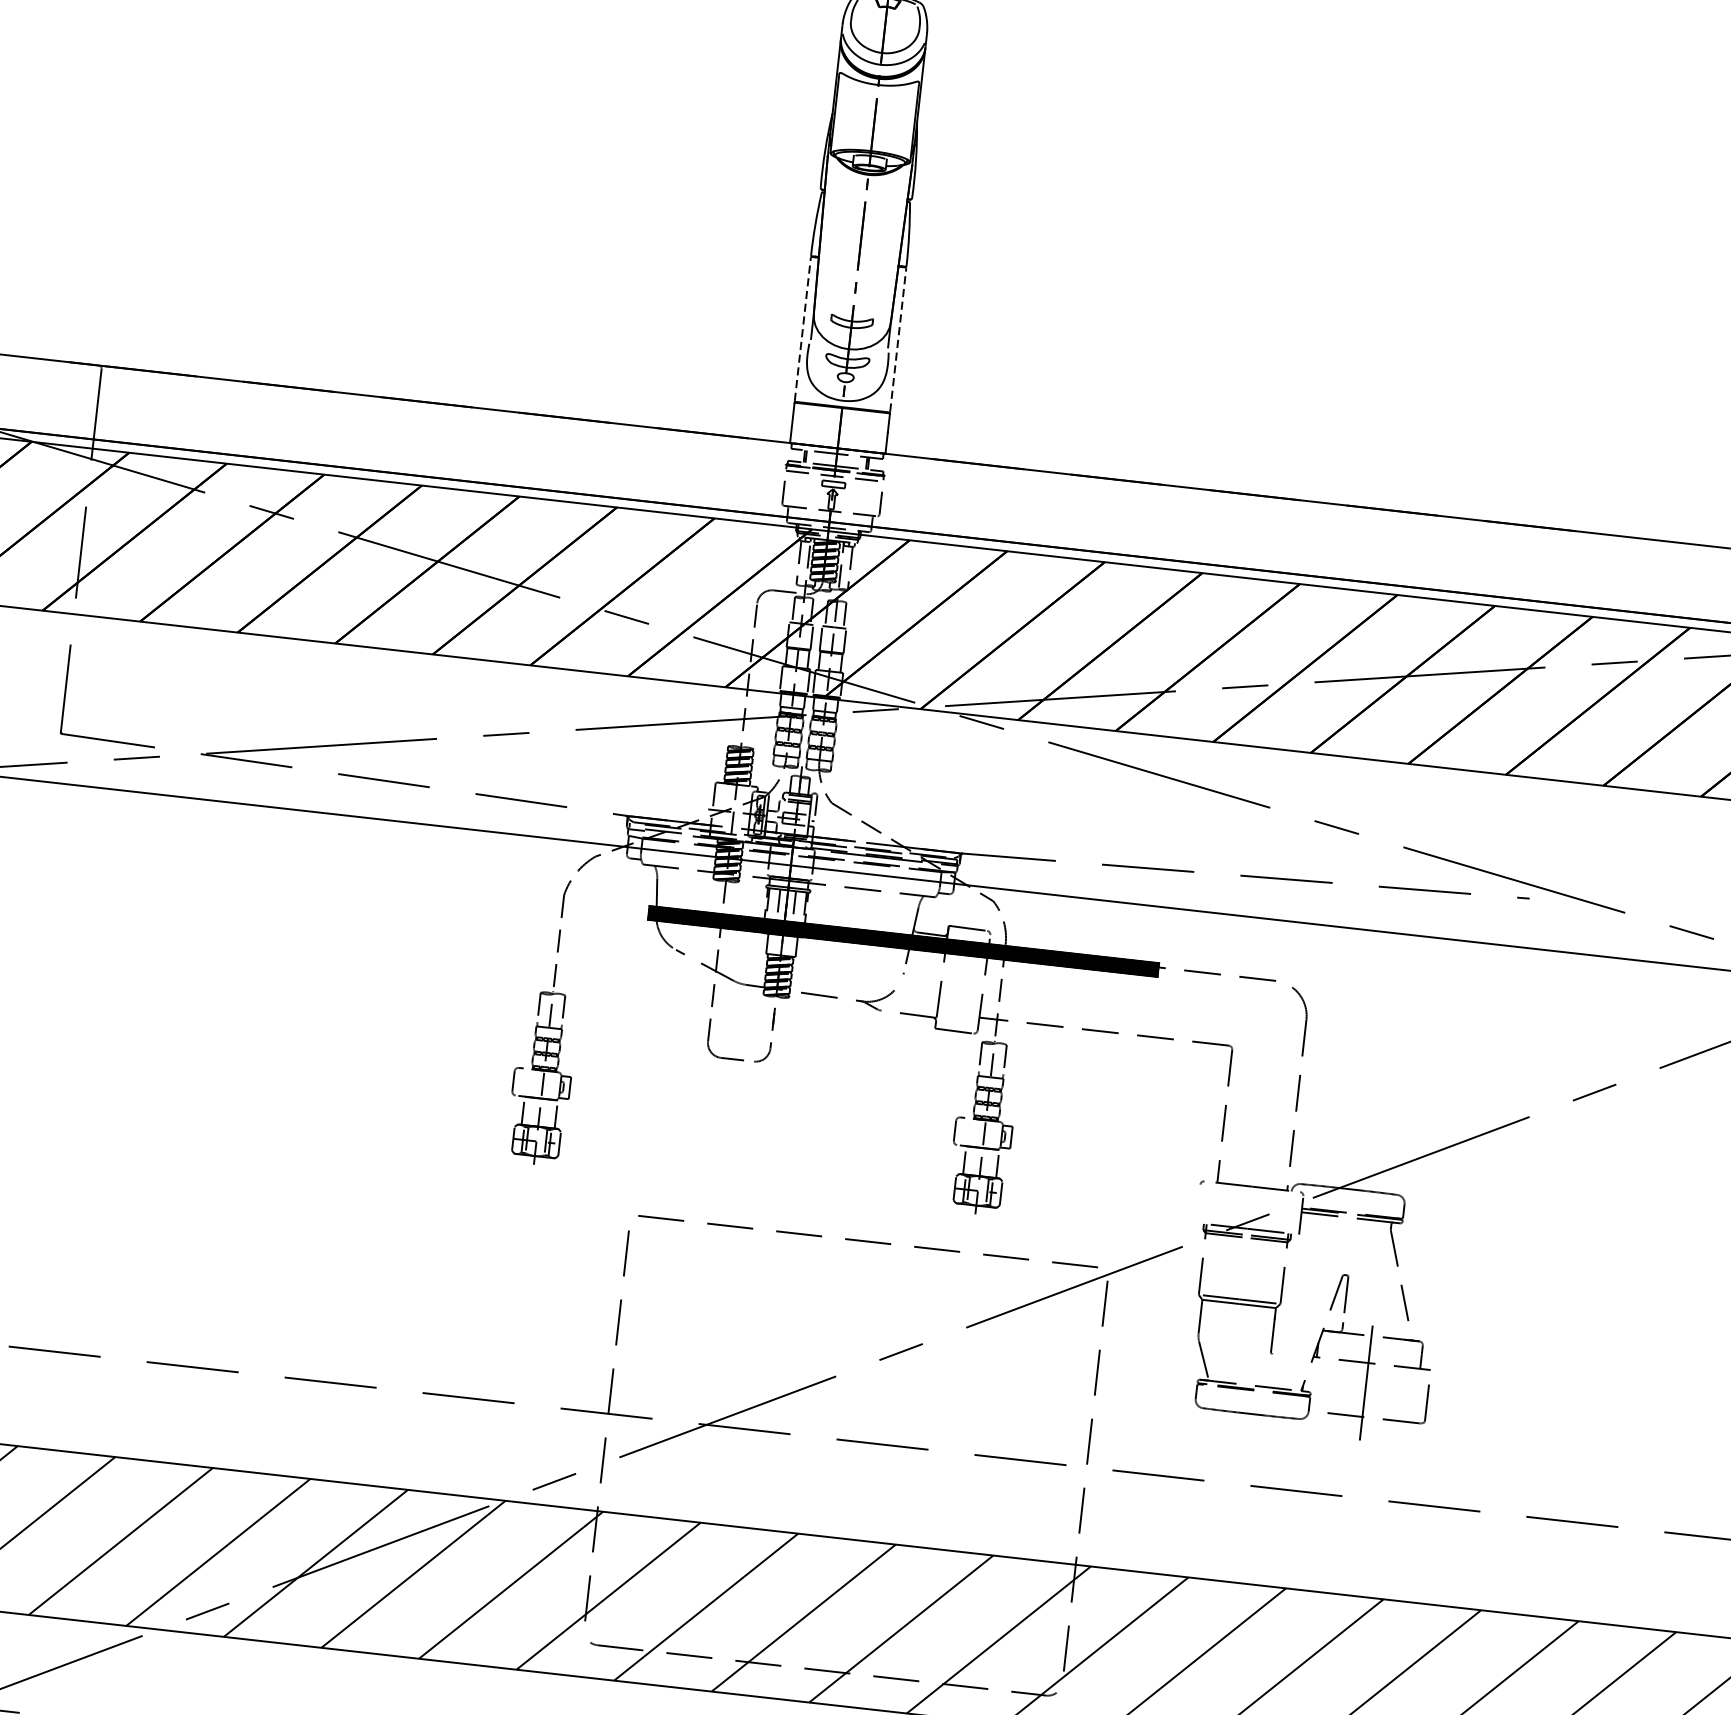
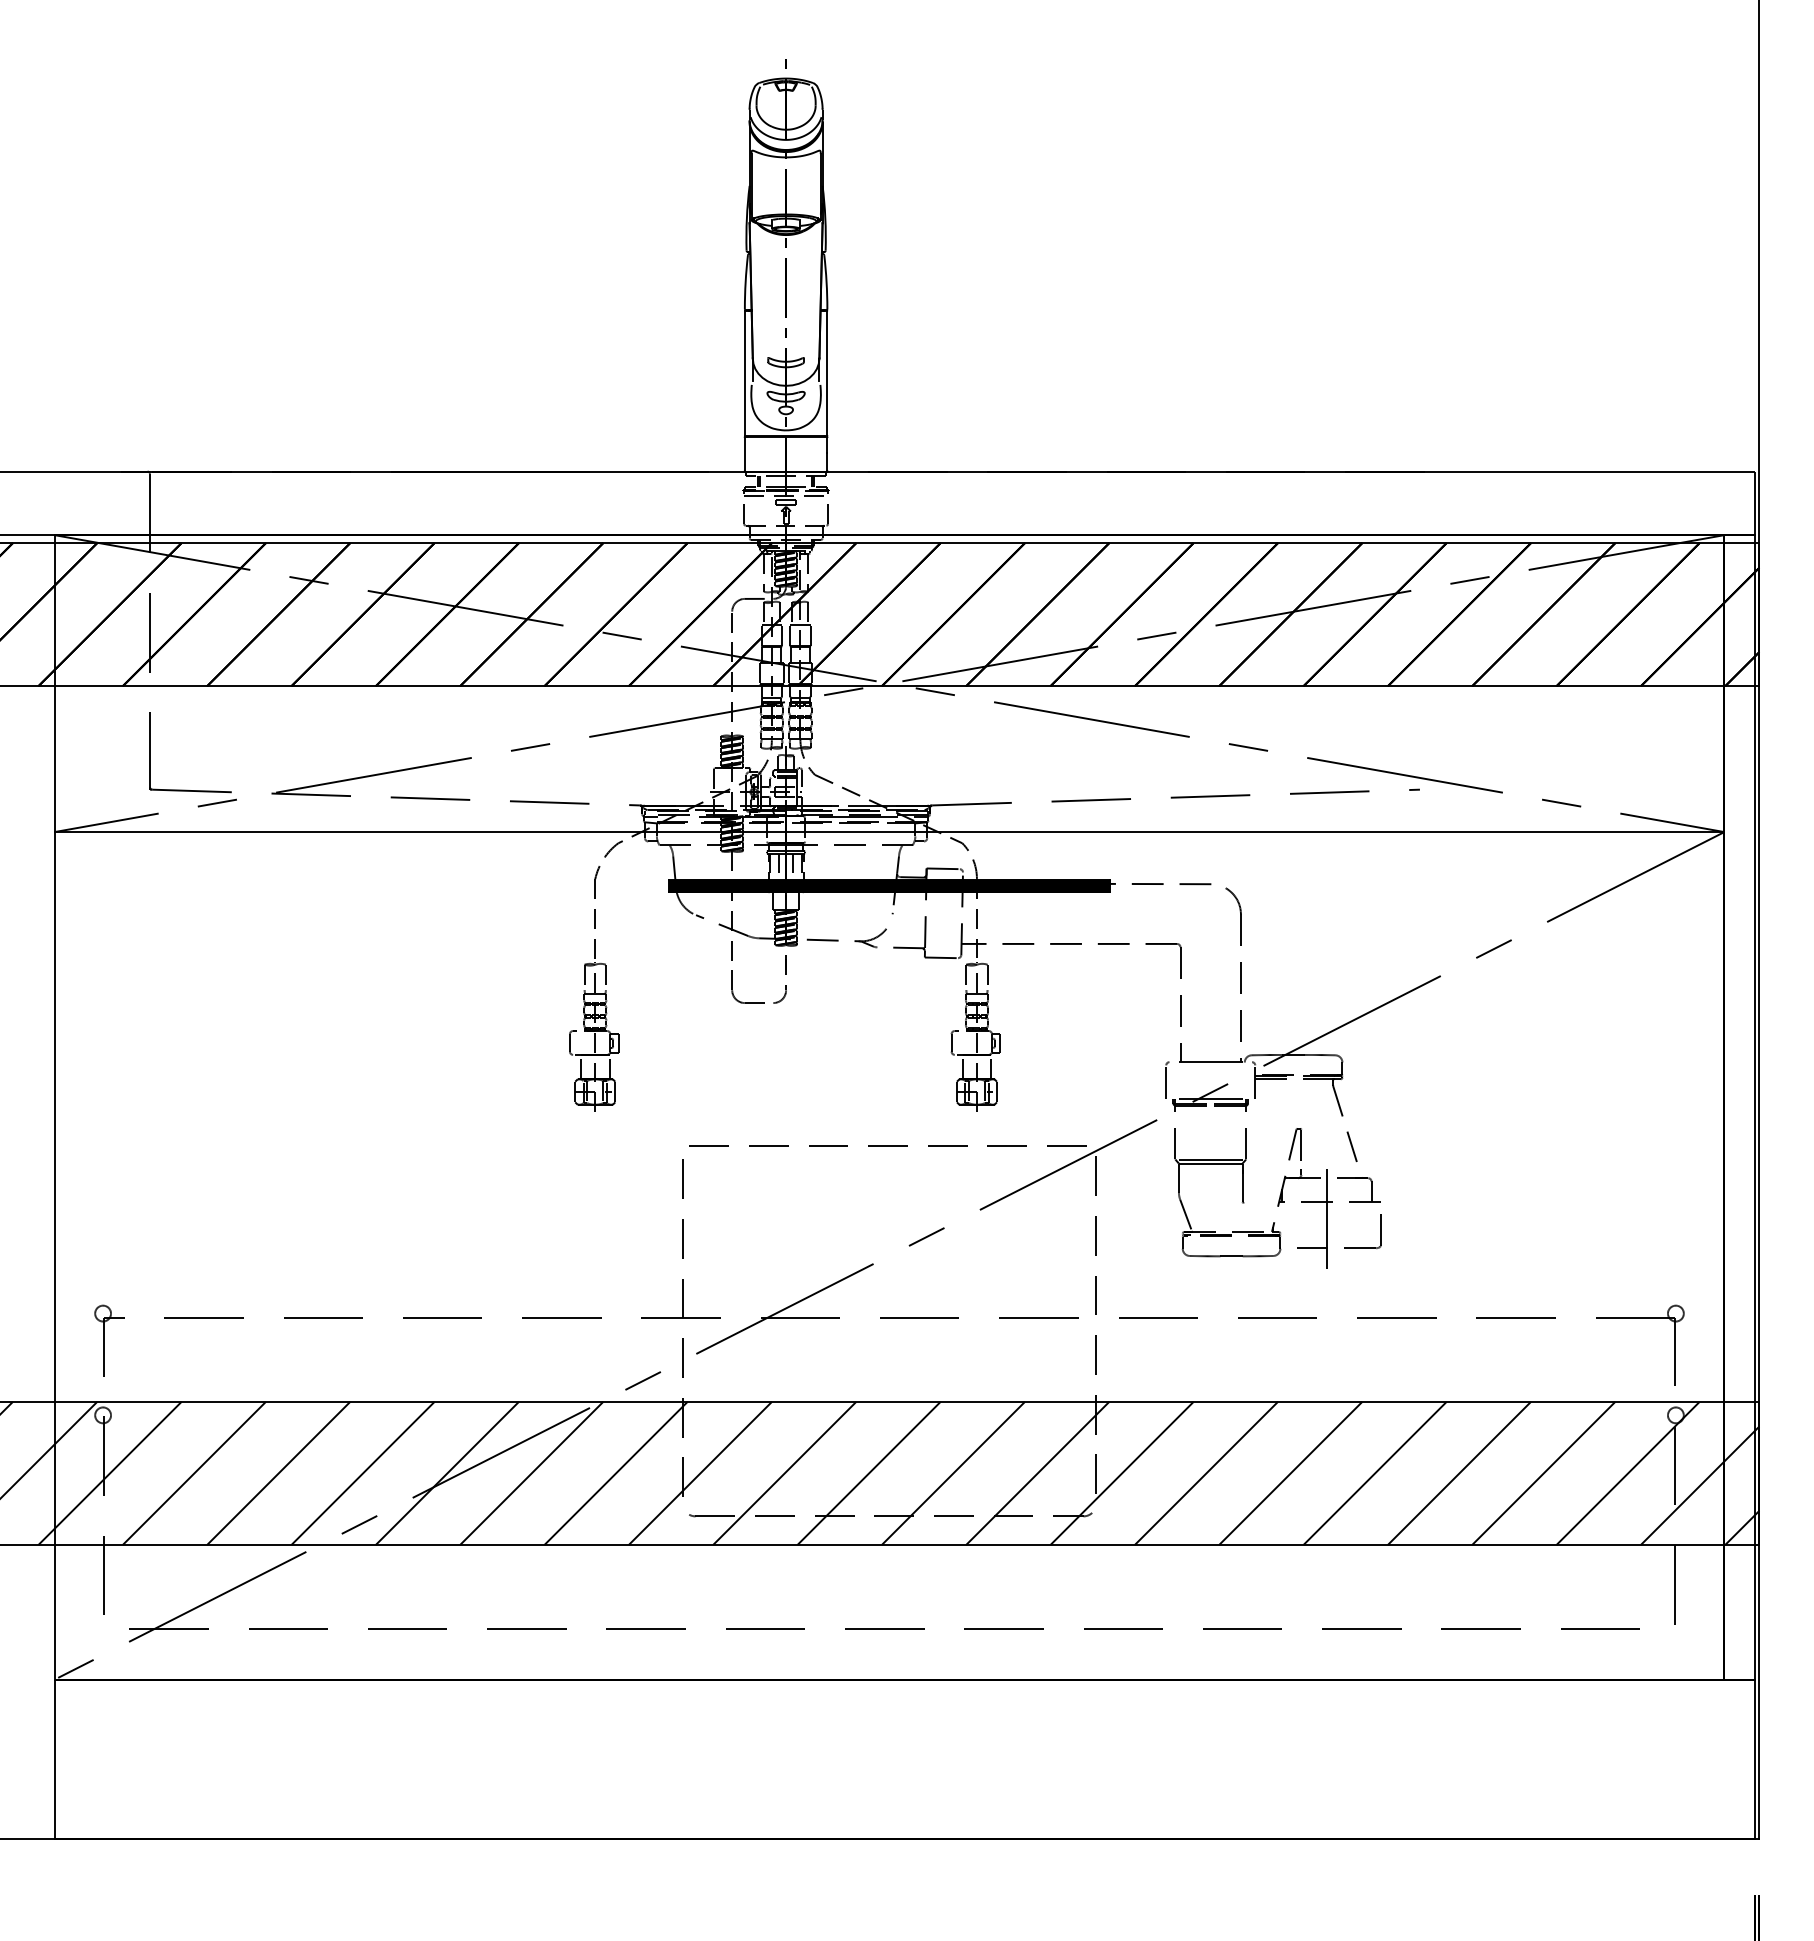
line: (802, 329) -> (744, 373), dashed -> solid
line: (898, 340) -> (827, 373), dashed -> solid
line: (1198, 1203) -> (1166, 1081), added

